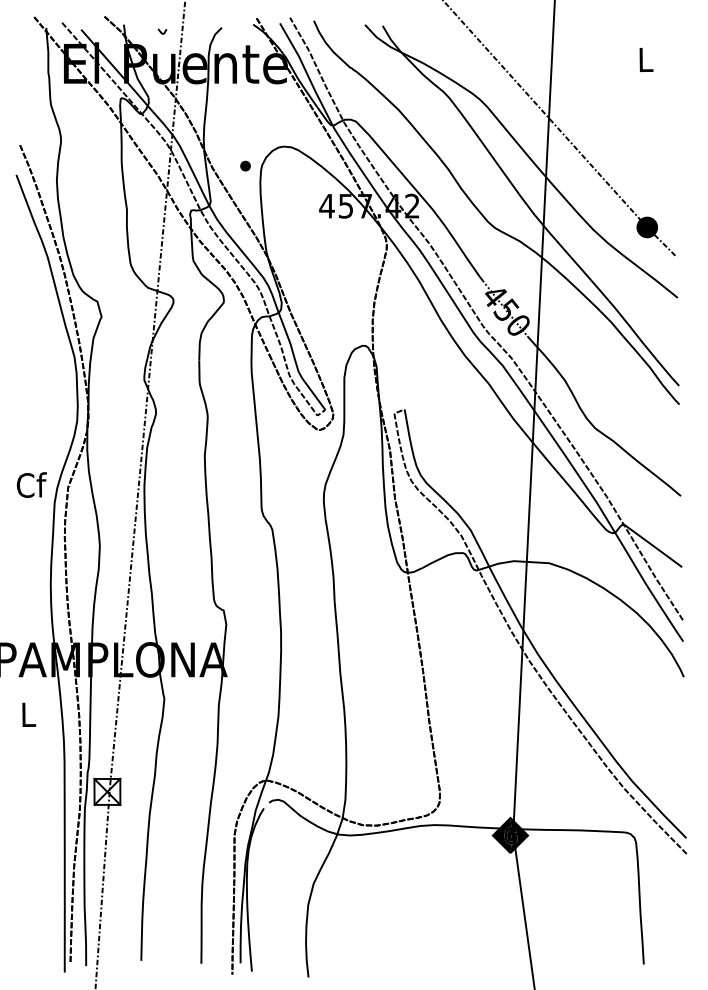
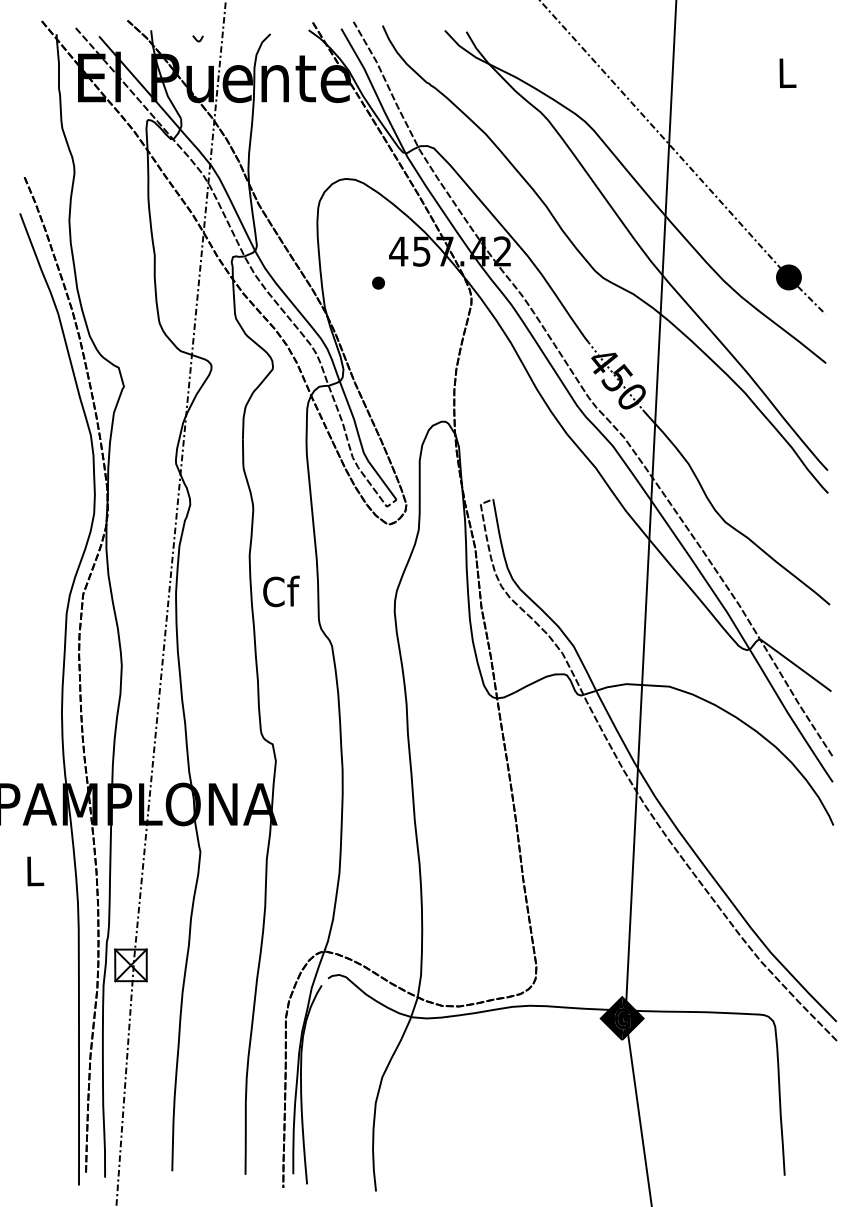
part: (245, 165) -> (378, 282), moved
text: (31, 484) -> (280, 590), moved

